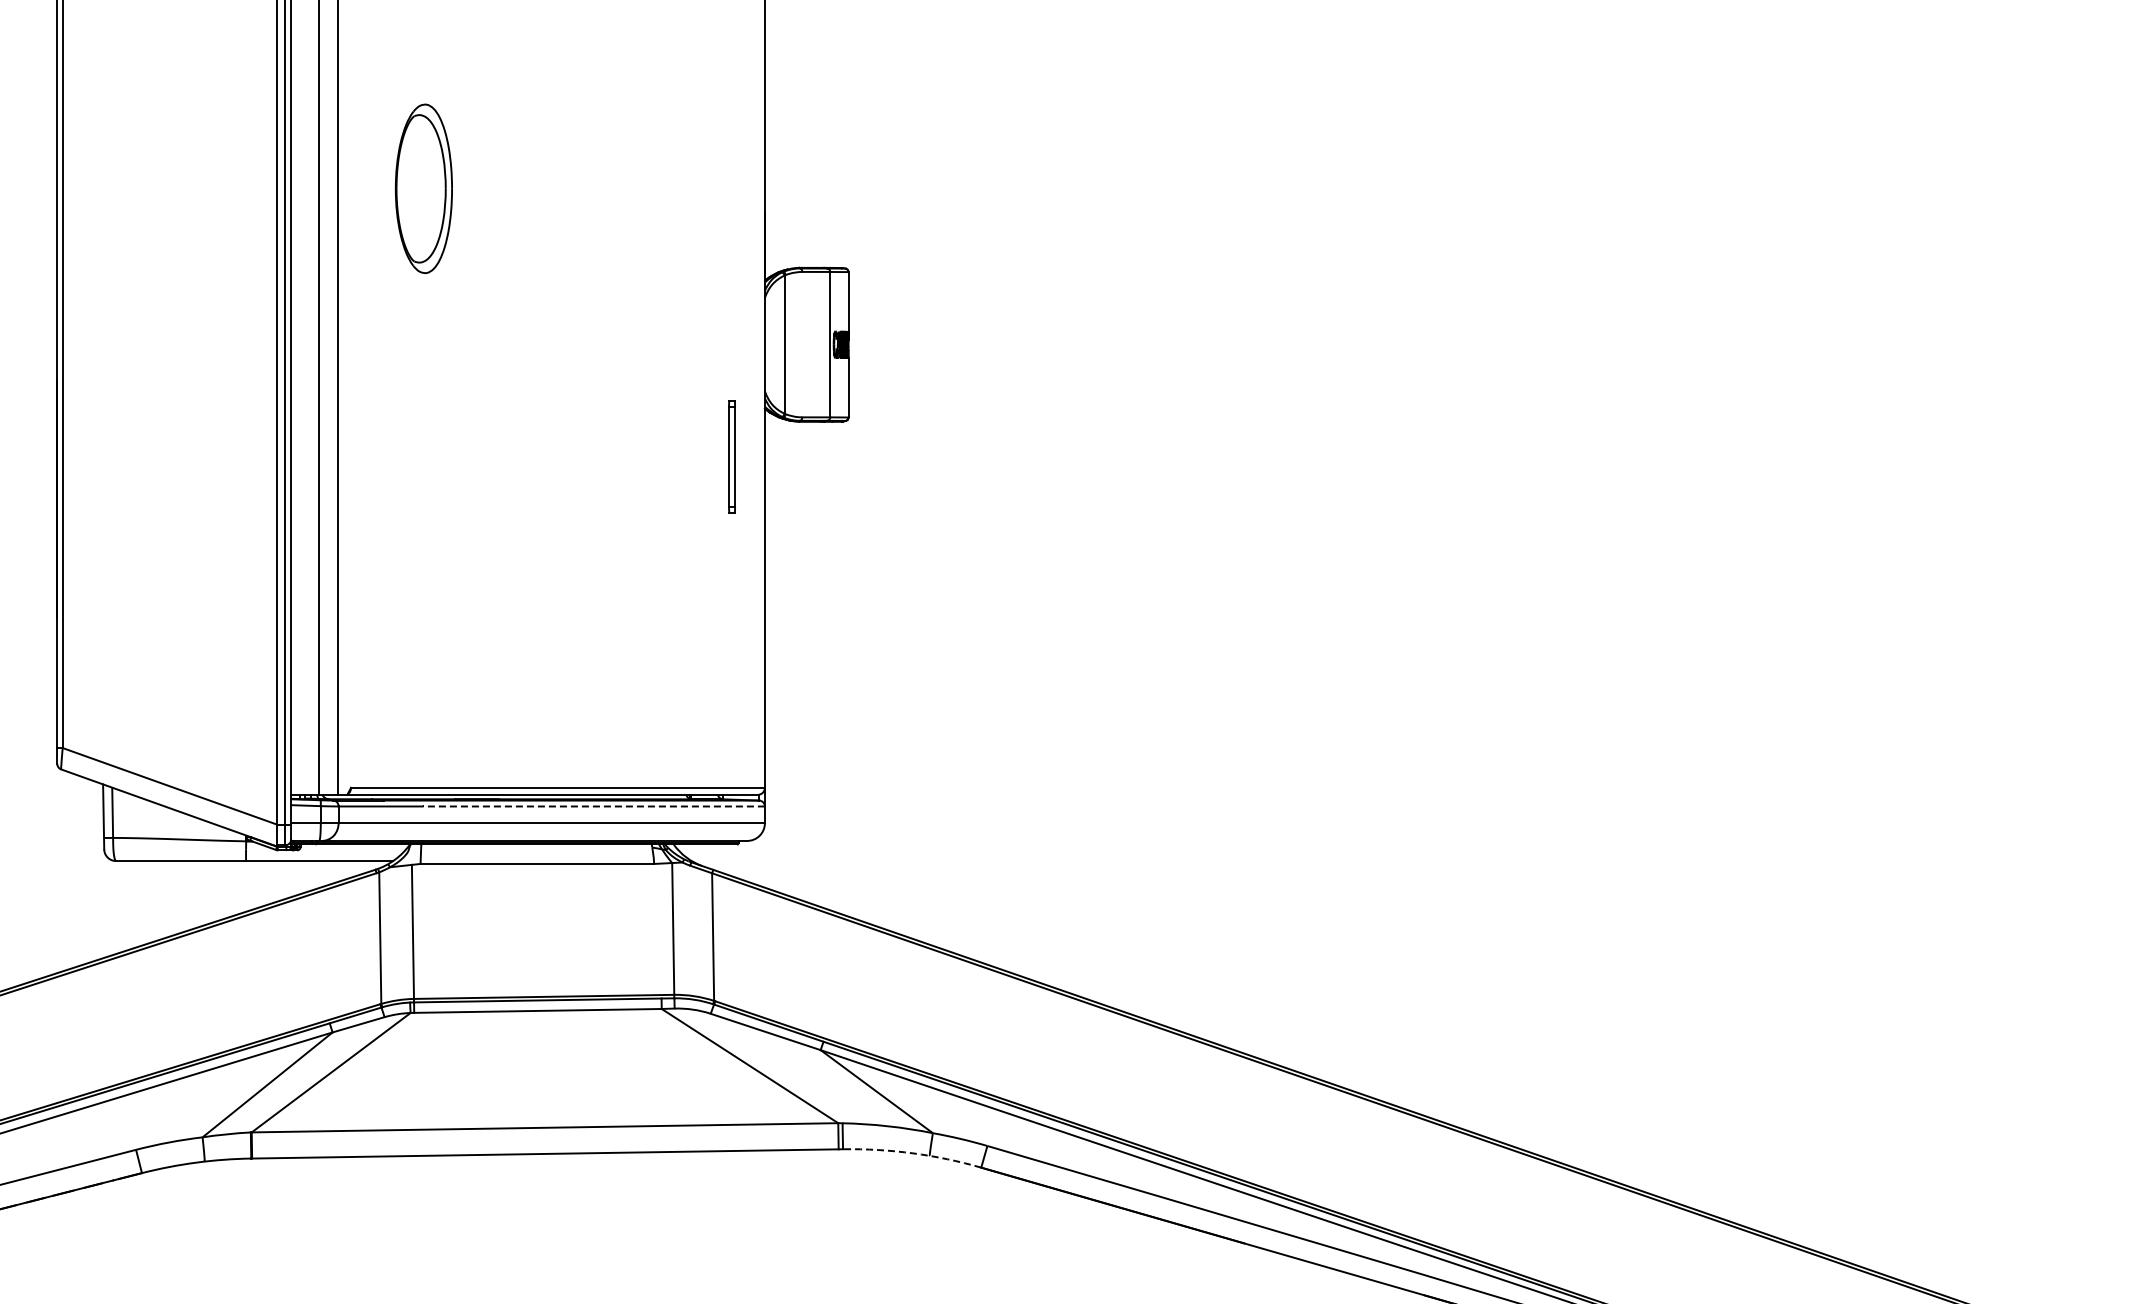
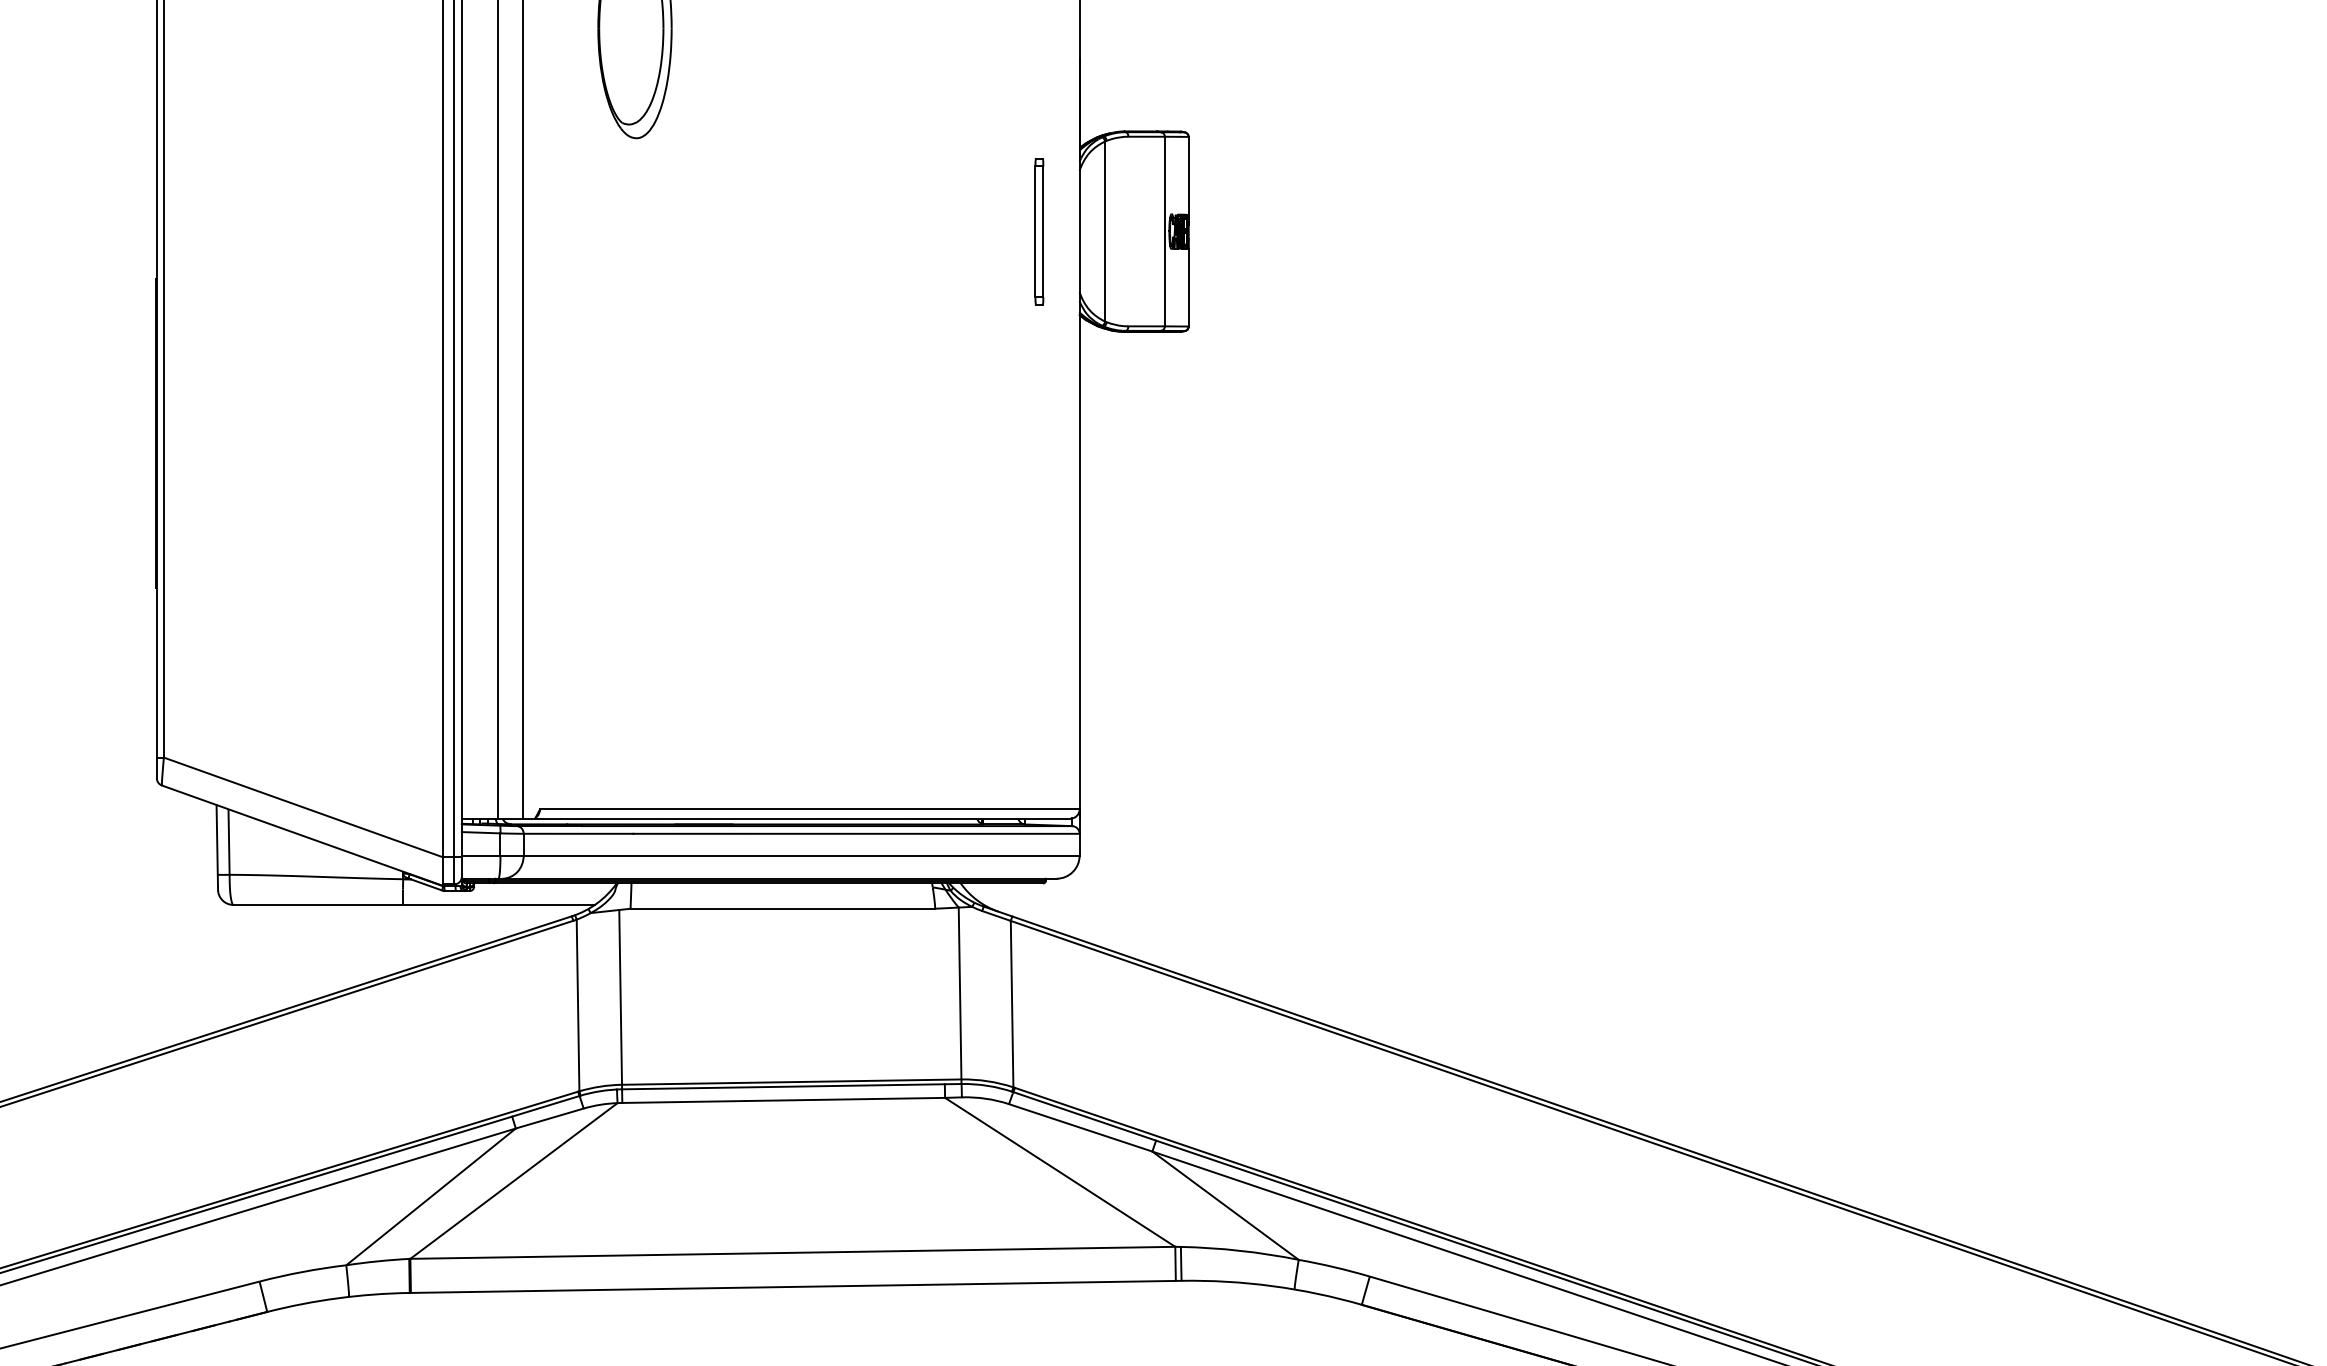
part: (731, 456) -> (1038, 231), moved
line: (593, 806) -> (856, 833), dashed -> solid
arc: (912, 1153) -> (1272, 1286), dashed -> solid

